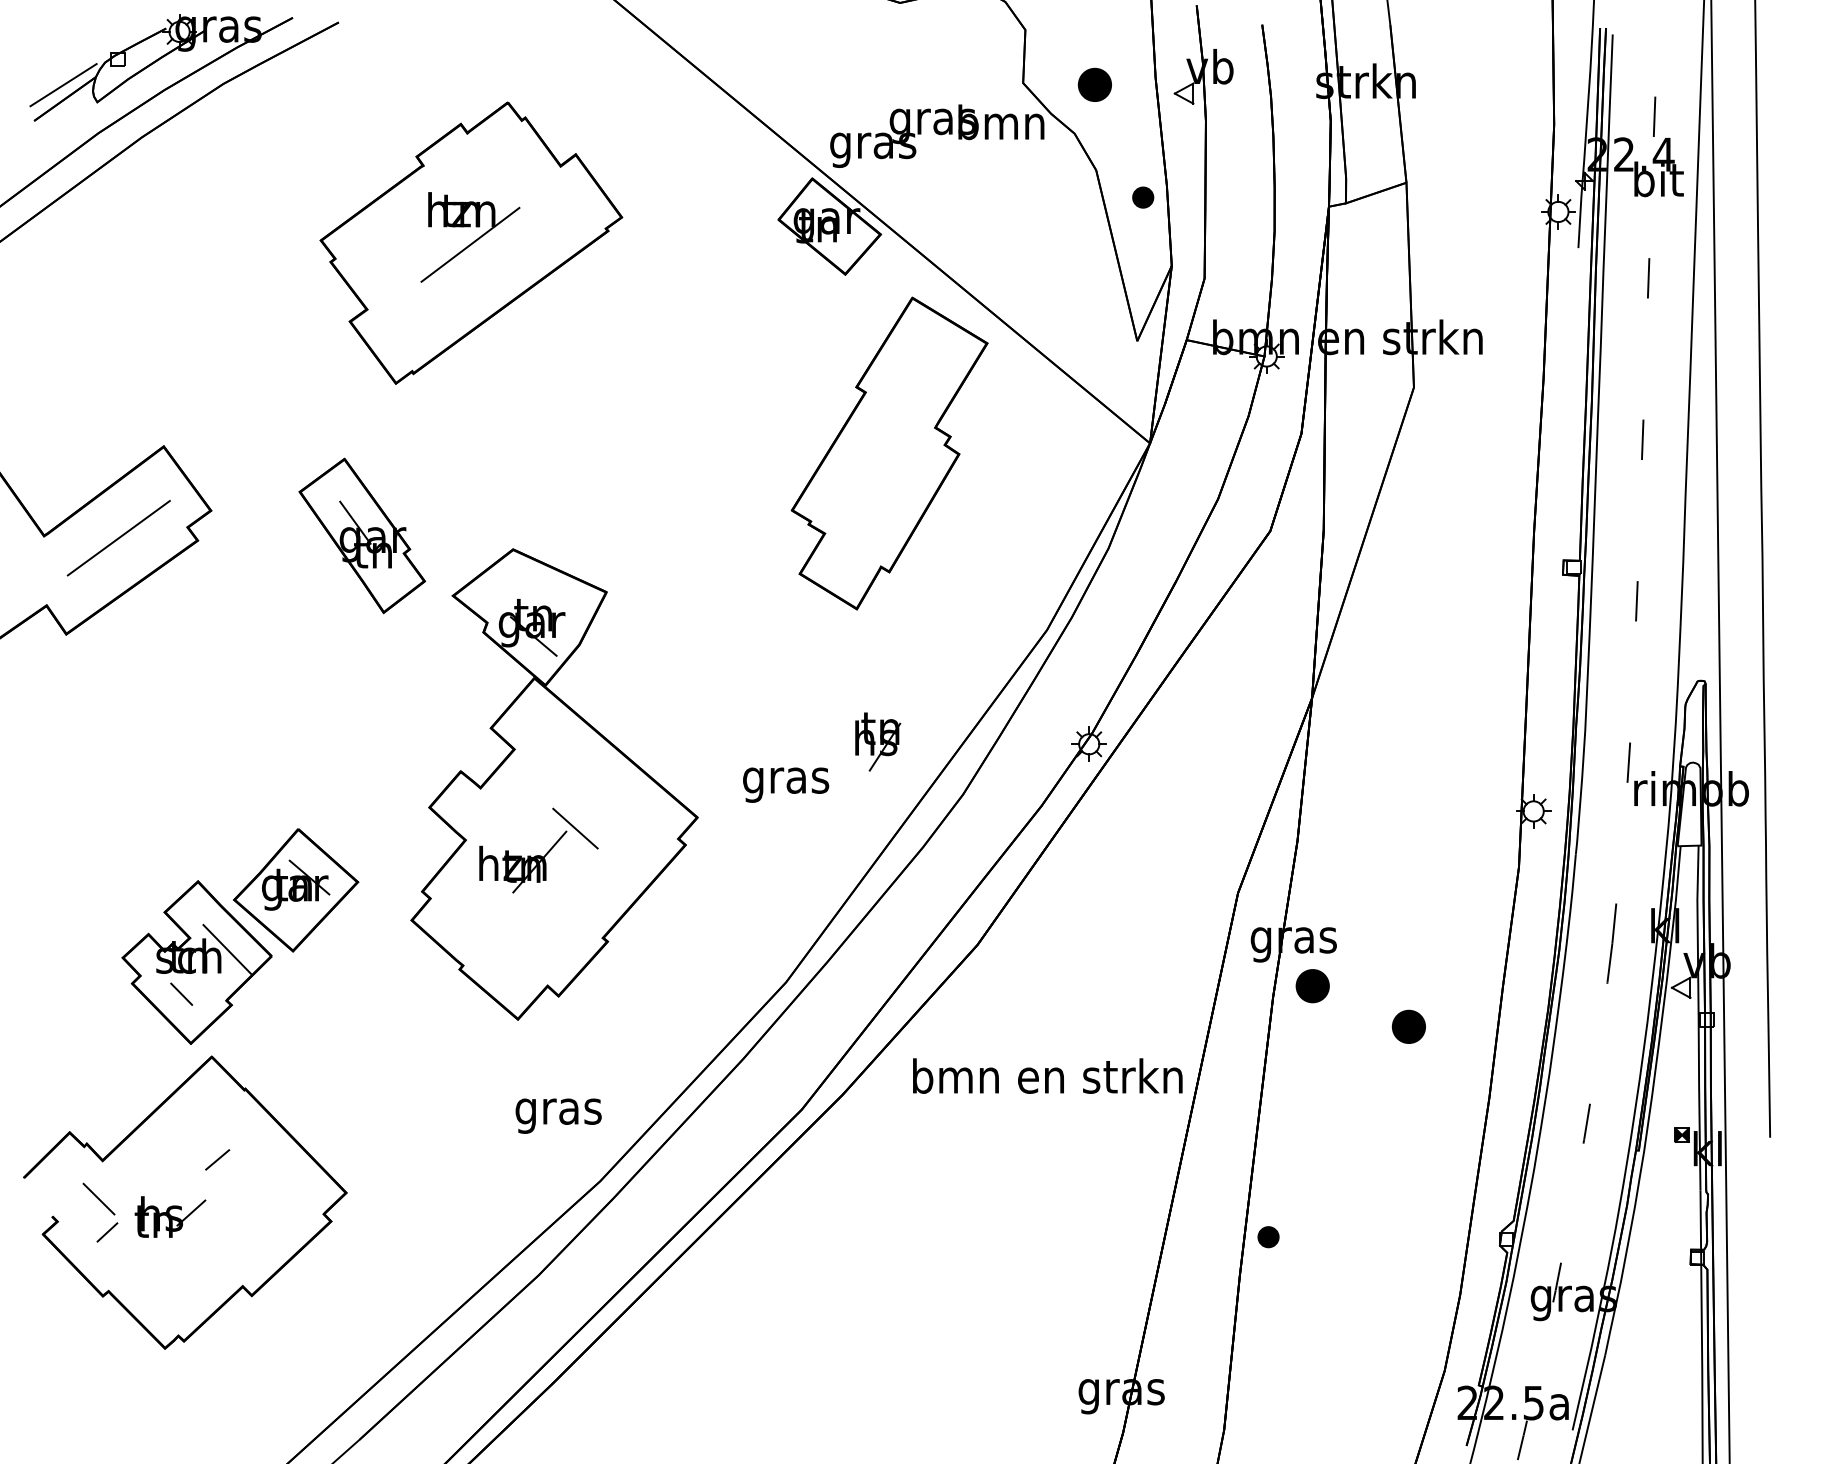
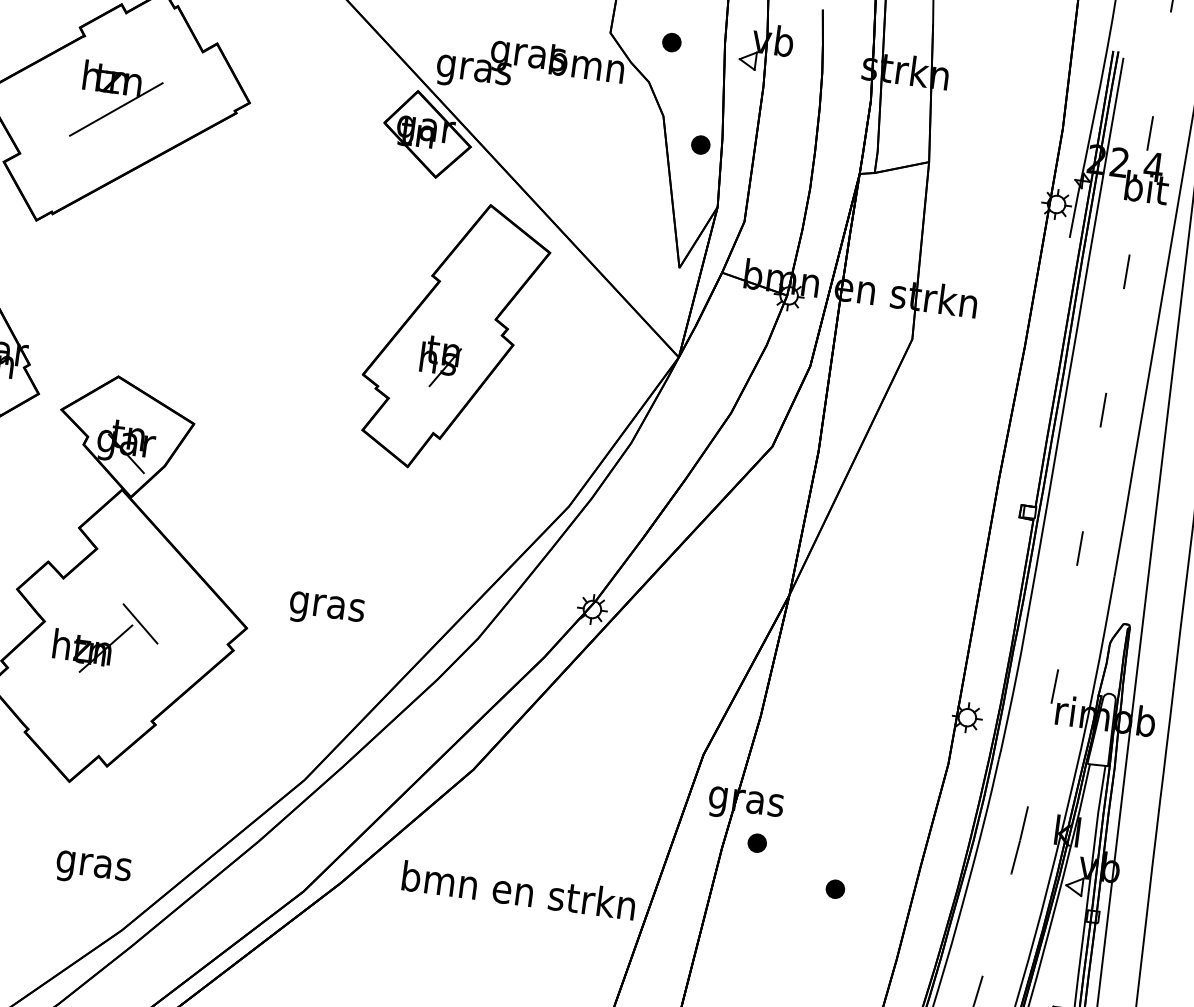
part: (1094, 84) -> (671, 42), size x0.62
part: (878, 741) -> (440, 362), moved
part: (1312, 986) -> (757, 843), size x0.62
part: (1408, 1027) -> (835, 889), size x0.62

